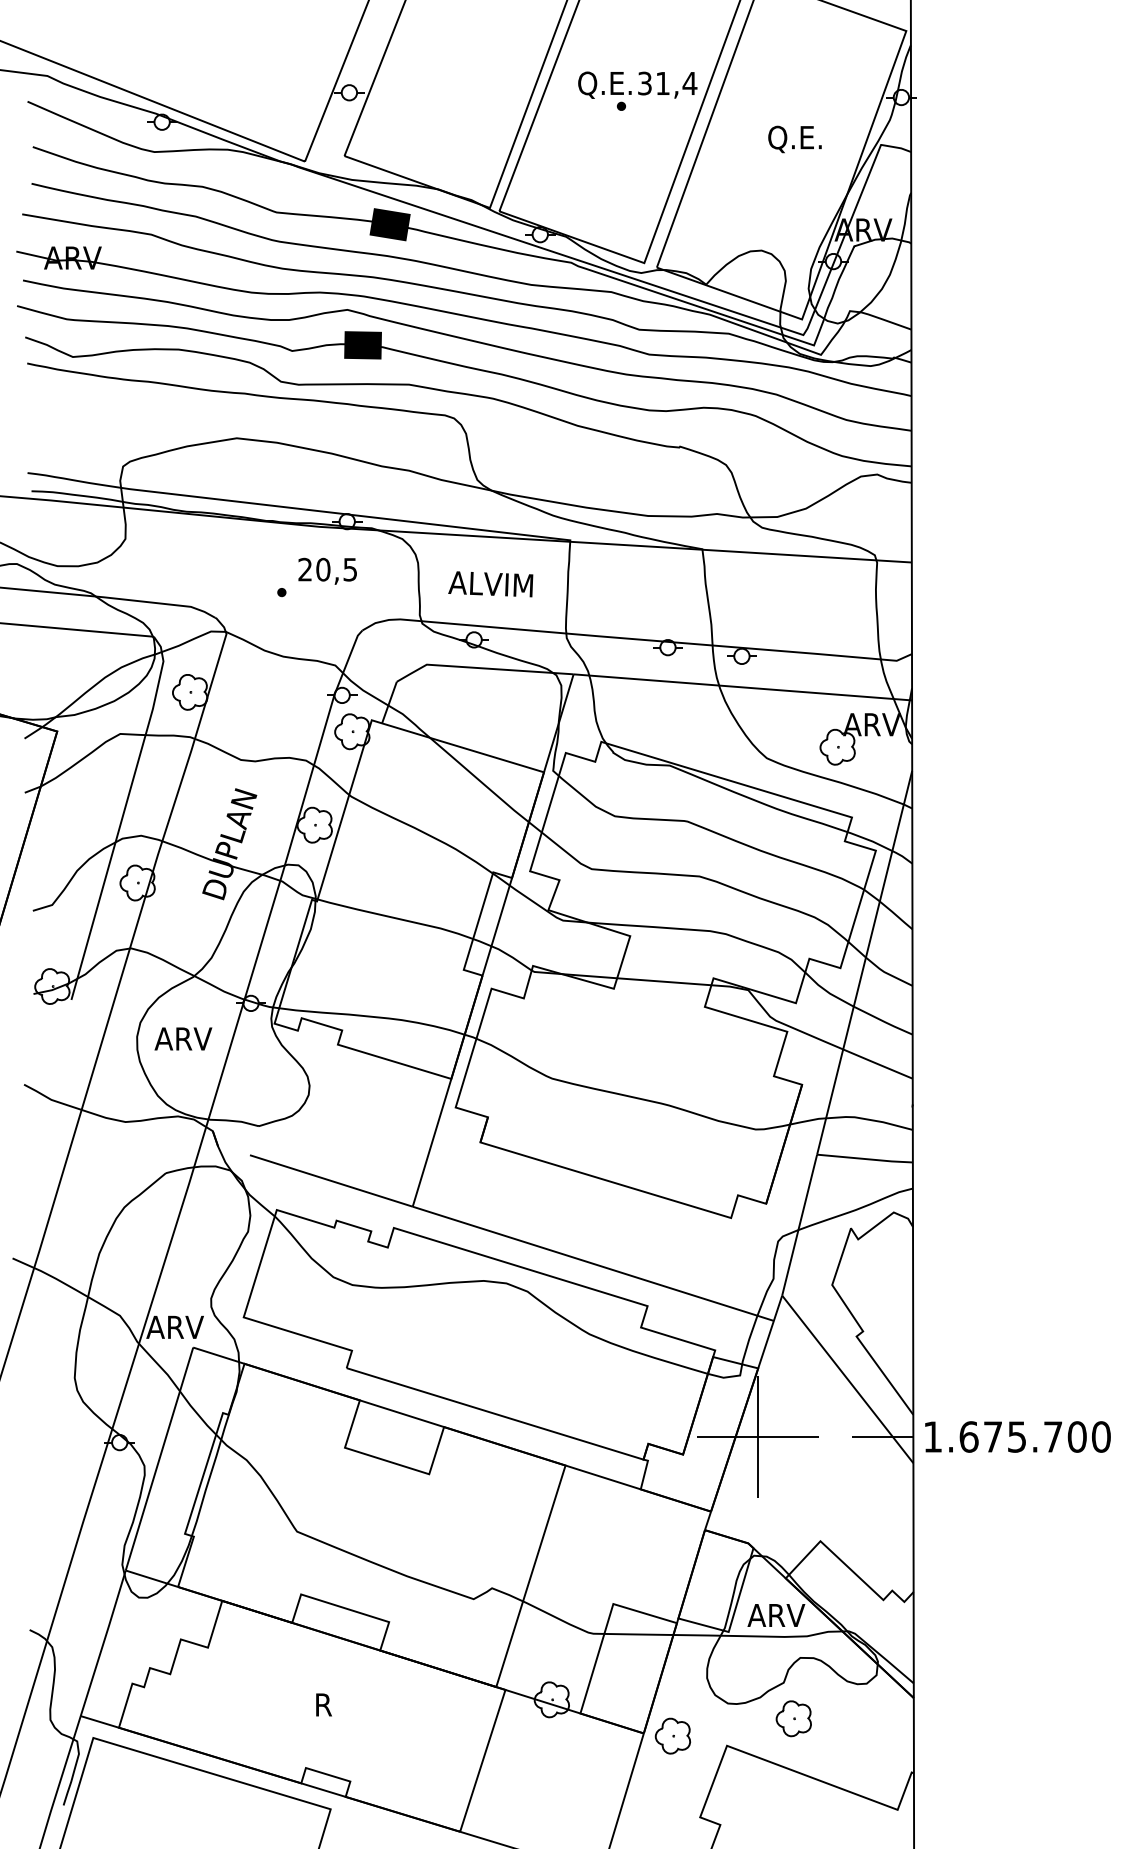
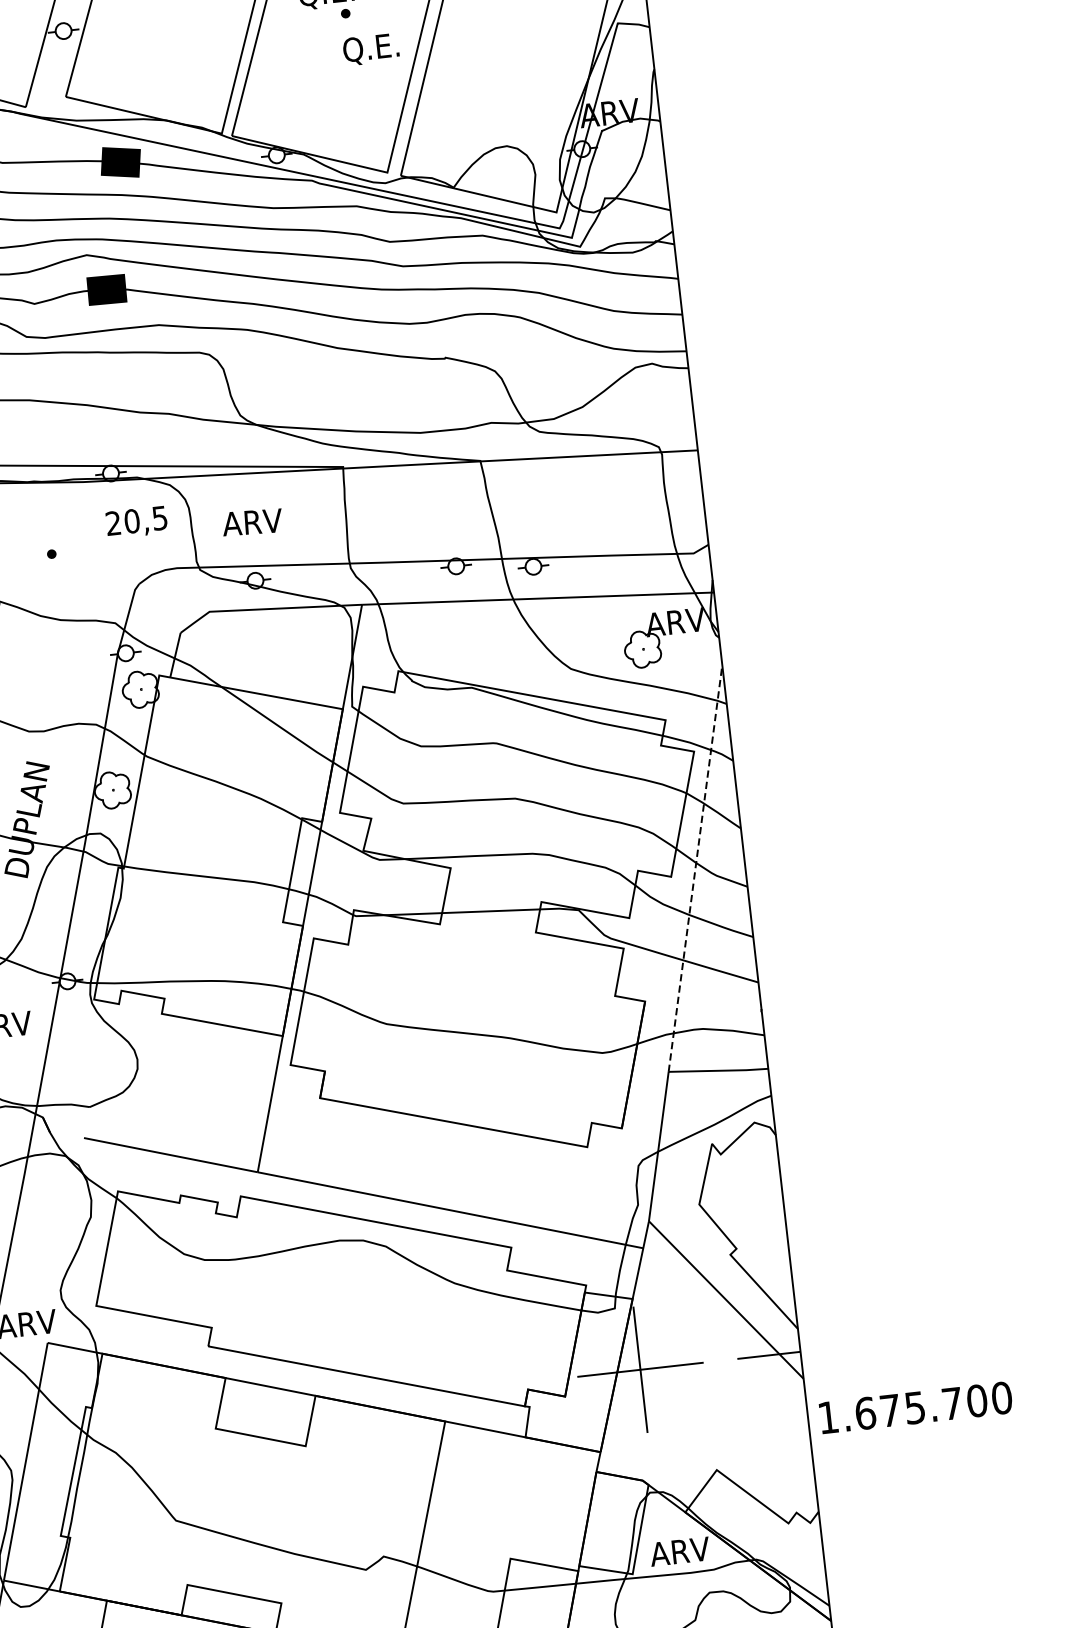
text: (794, 139) -> (370, 49), moved
text: (327, 570) -> (136, 521), moved
text: (502, 584) -> (278, 520), ALVIM -> ARV
line: (864, 962) -> (695, 868), solid -> dashed
text: (1017, 1436) -> (915, 1407), moved

